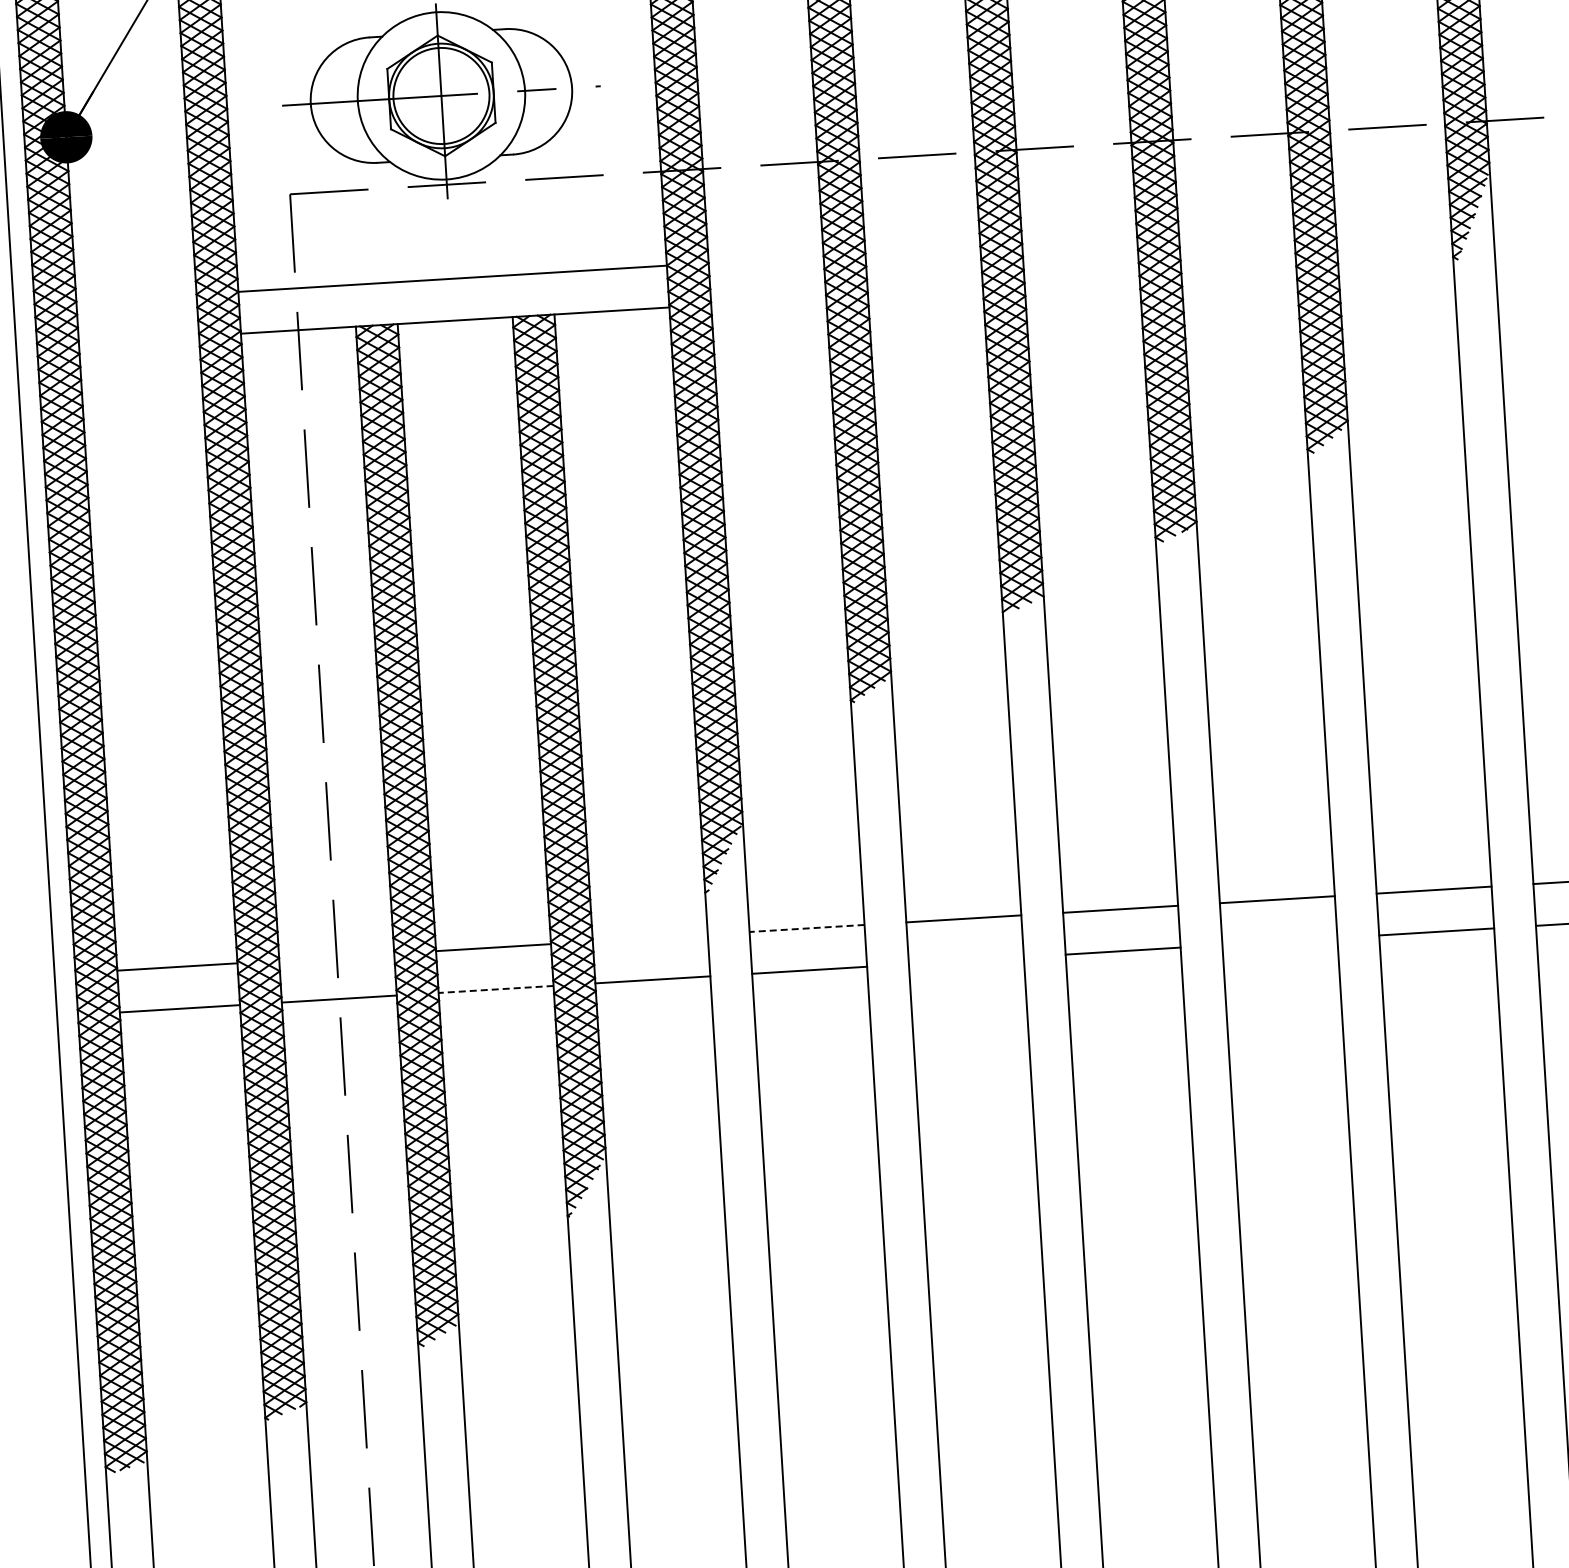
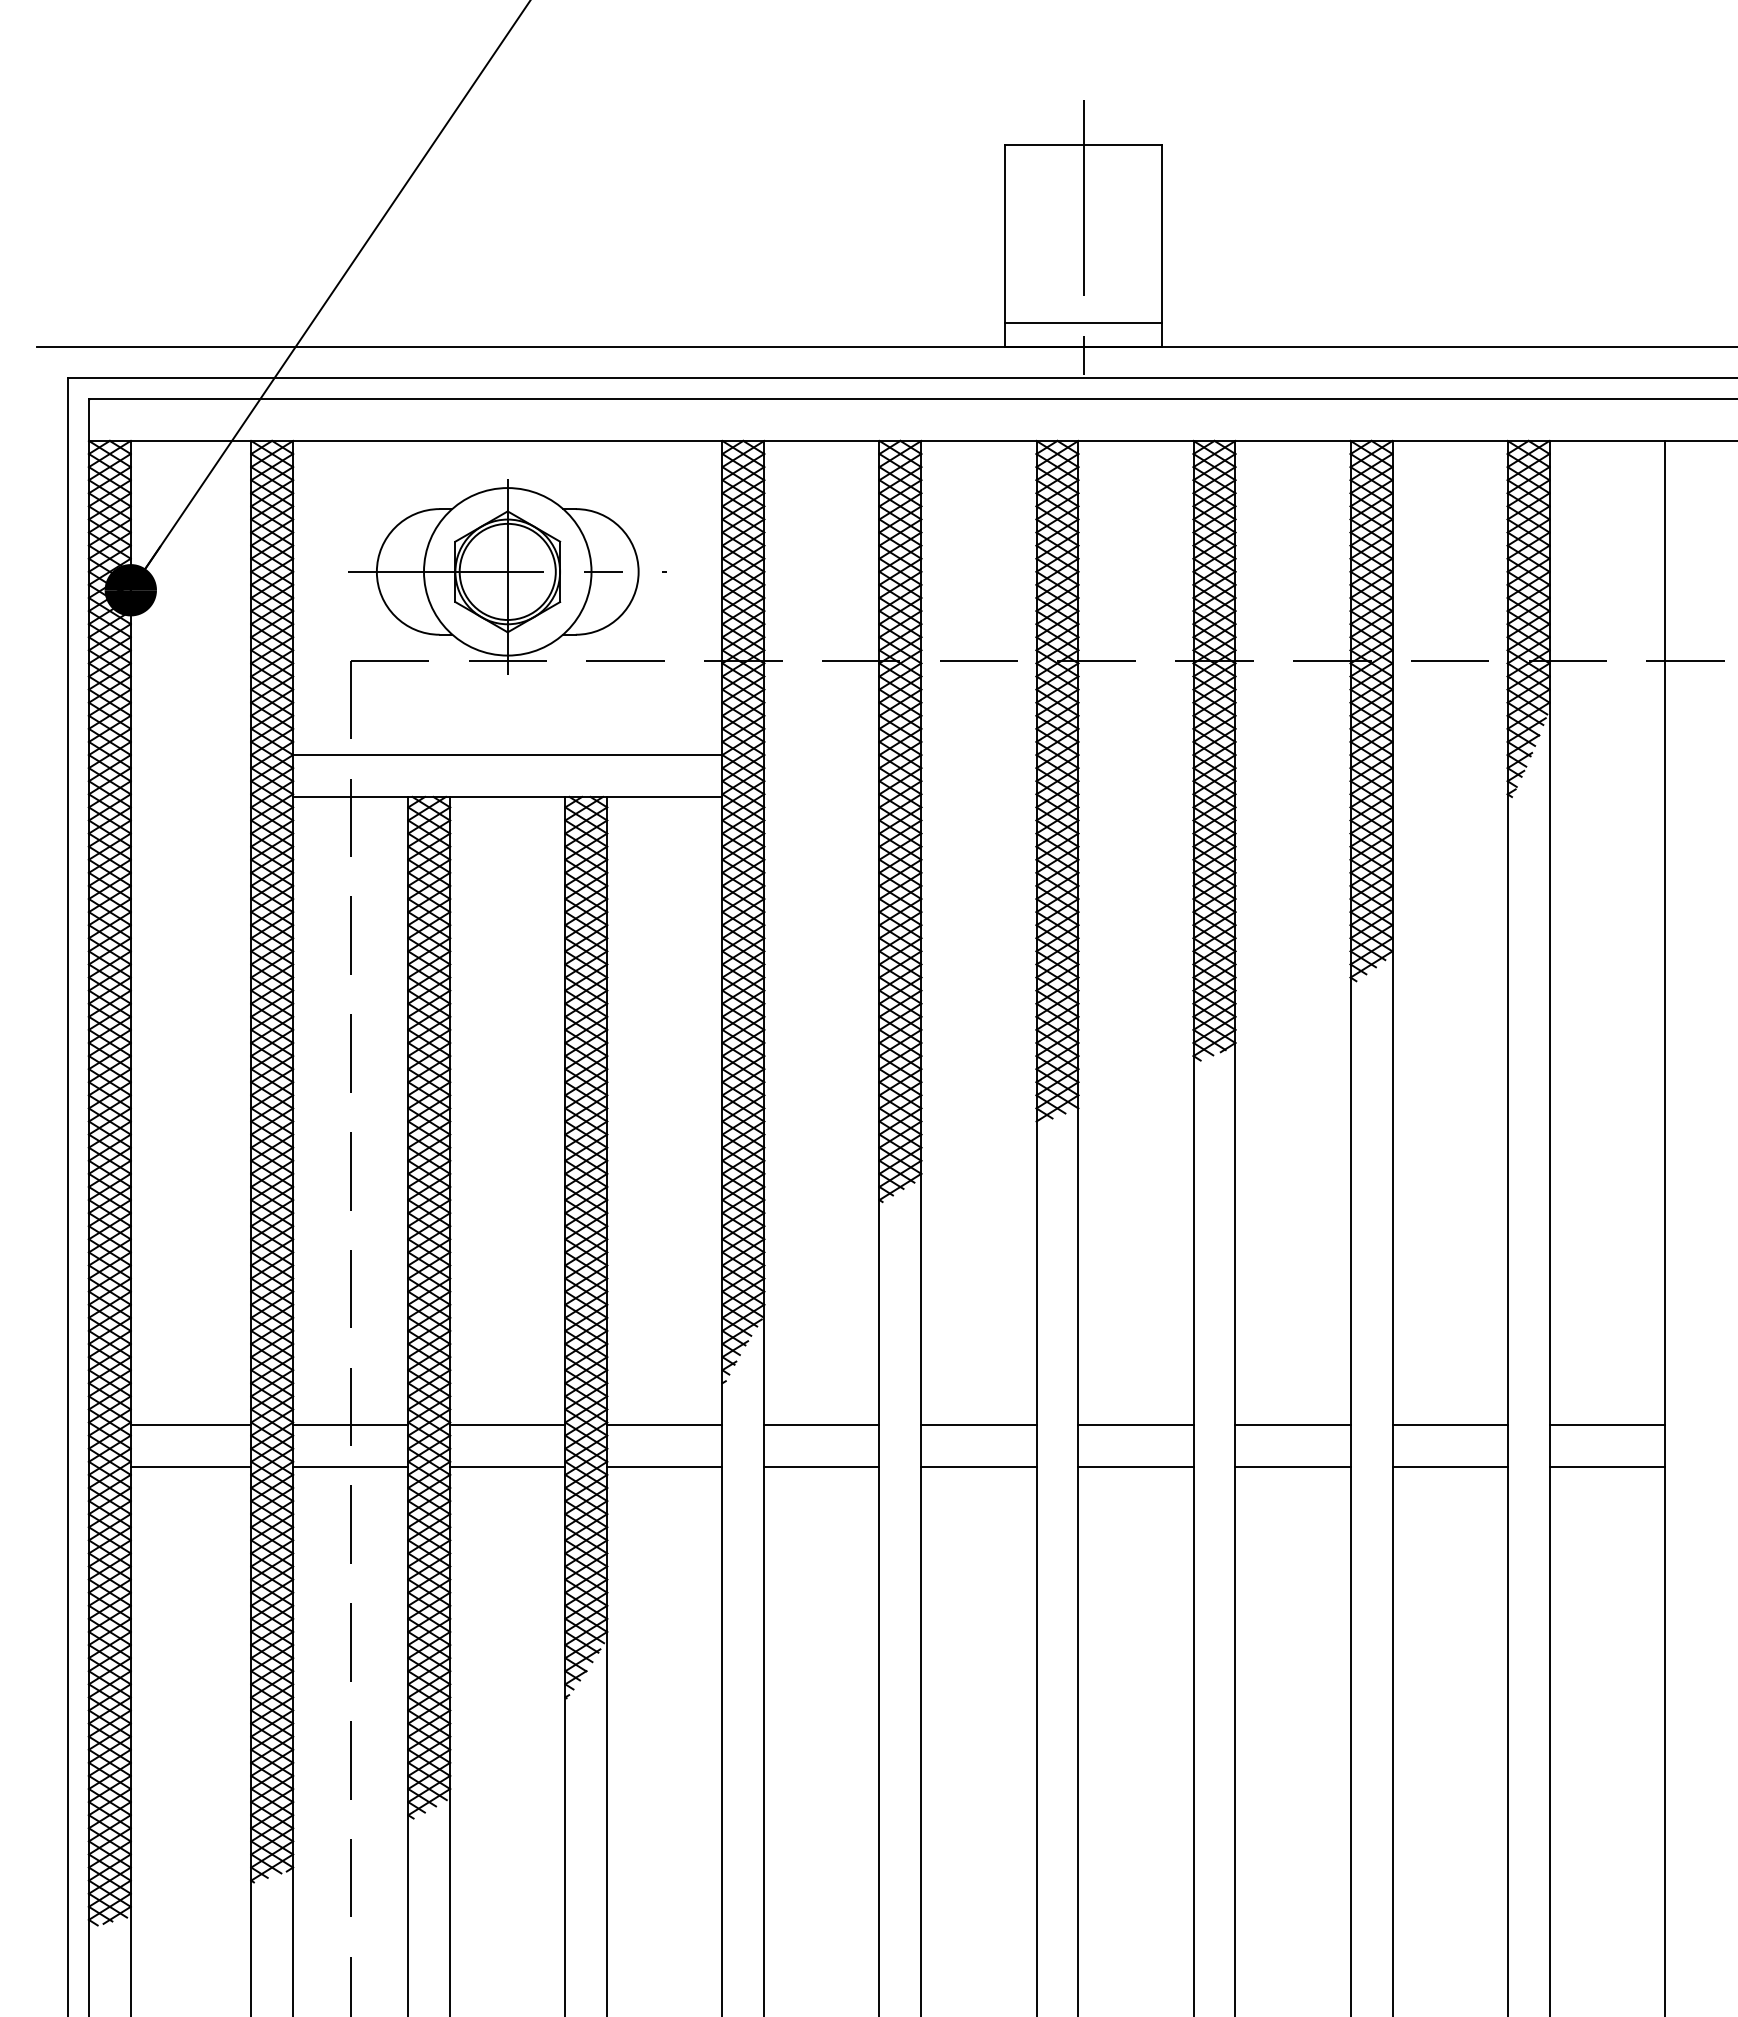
line: (806, 928) -> (821, 1425), dashed -> solid
line: (650, 938) -> (664, 1425), added
line: (1279, 941) -> (1292, 1467), added
line: (336, 957) -> (350, 1425), added
line: (965, 961) -> (978, 1467), added
line: (495, 989) -> (507, 1467), dashed -> solid

